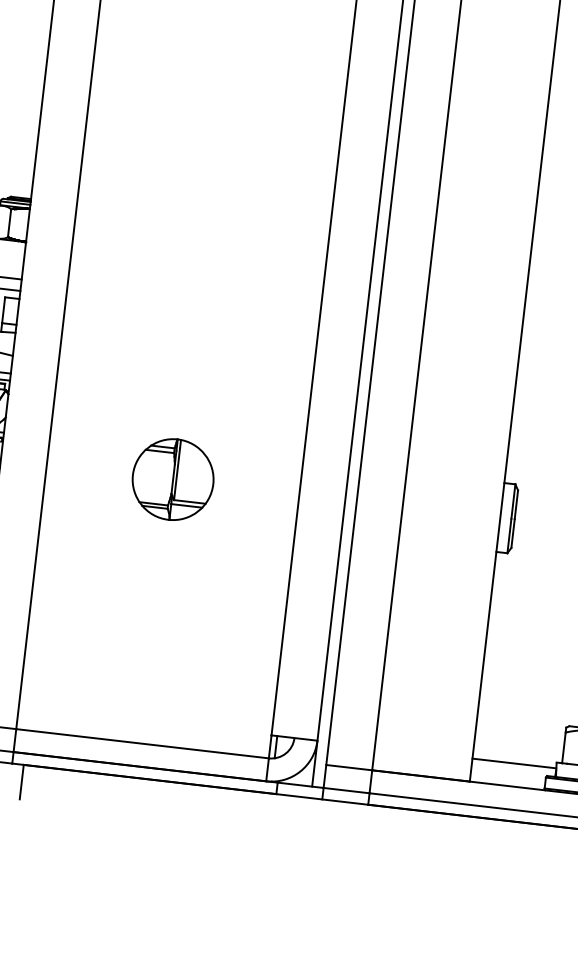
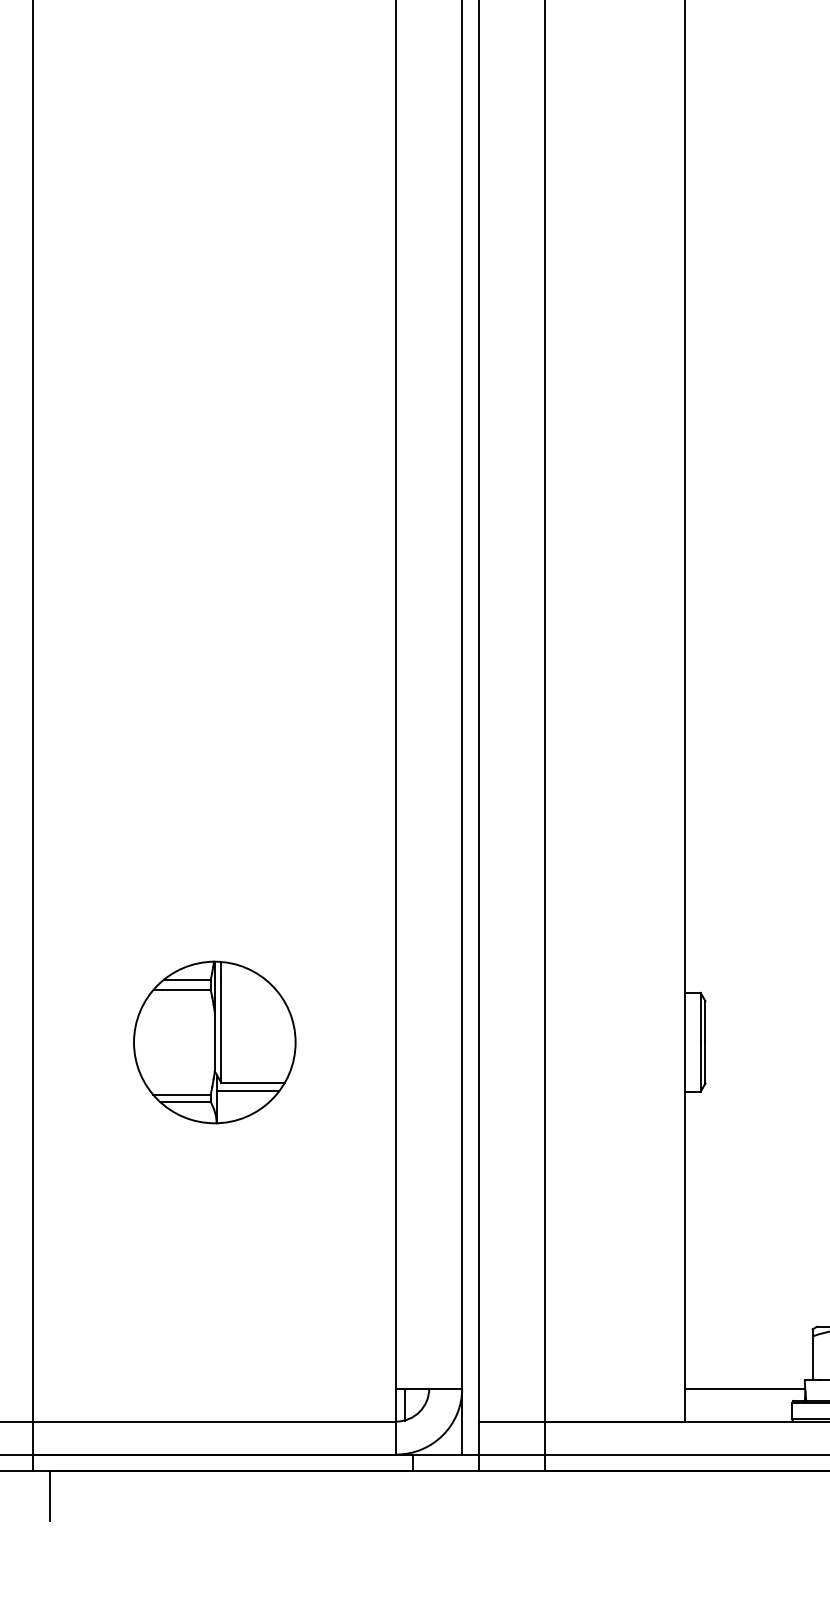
part: (172, 479) -> (214, 1041), size x1.4

